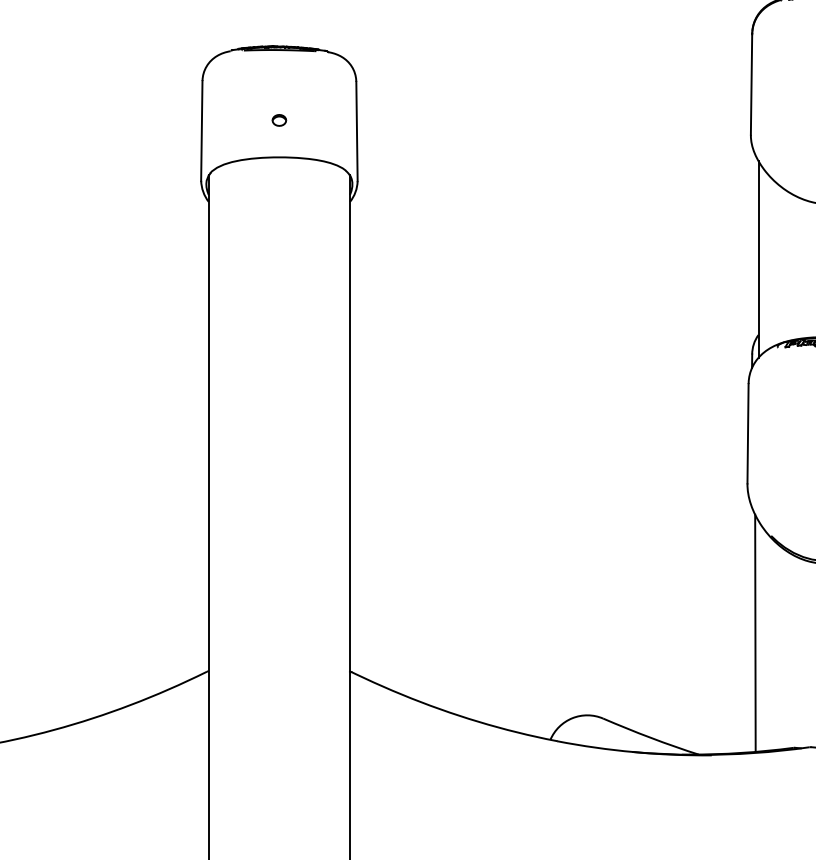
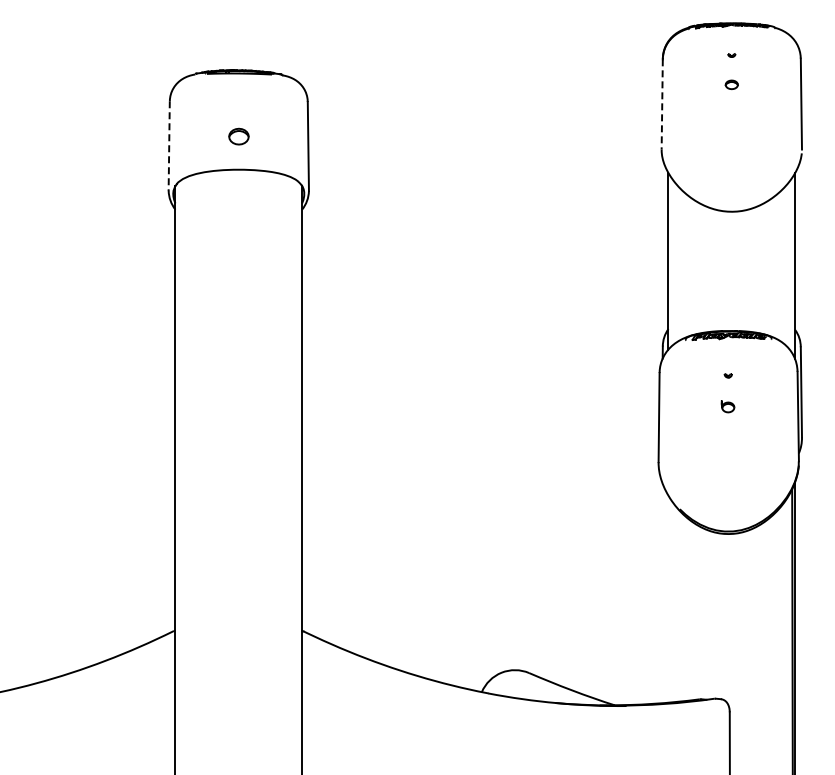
line: (751, 84) -> (662, 104), solid -> dashed
part: (279, 120) -> (238, 136), size x1.6
line: (202, 131) -> (169, 146), solid -> dashed
line: (755, 633) -> (665, 596), removed

